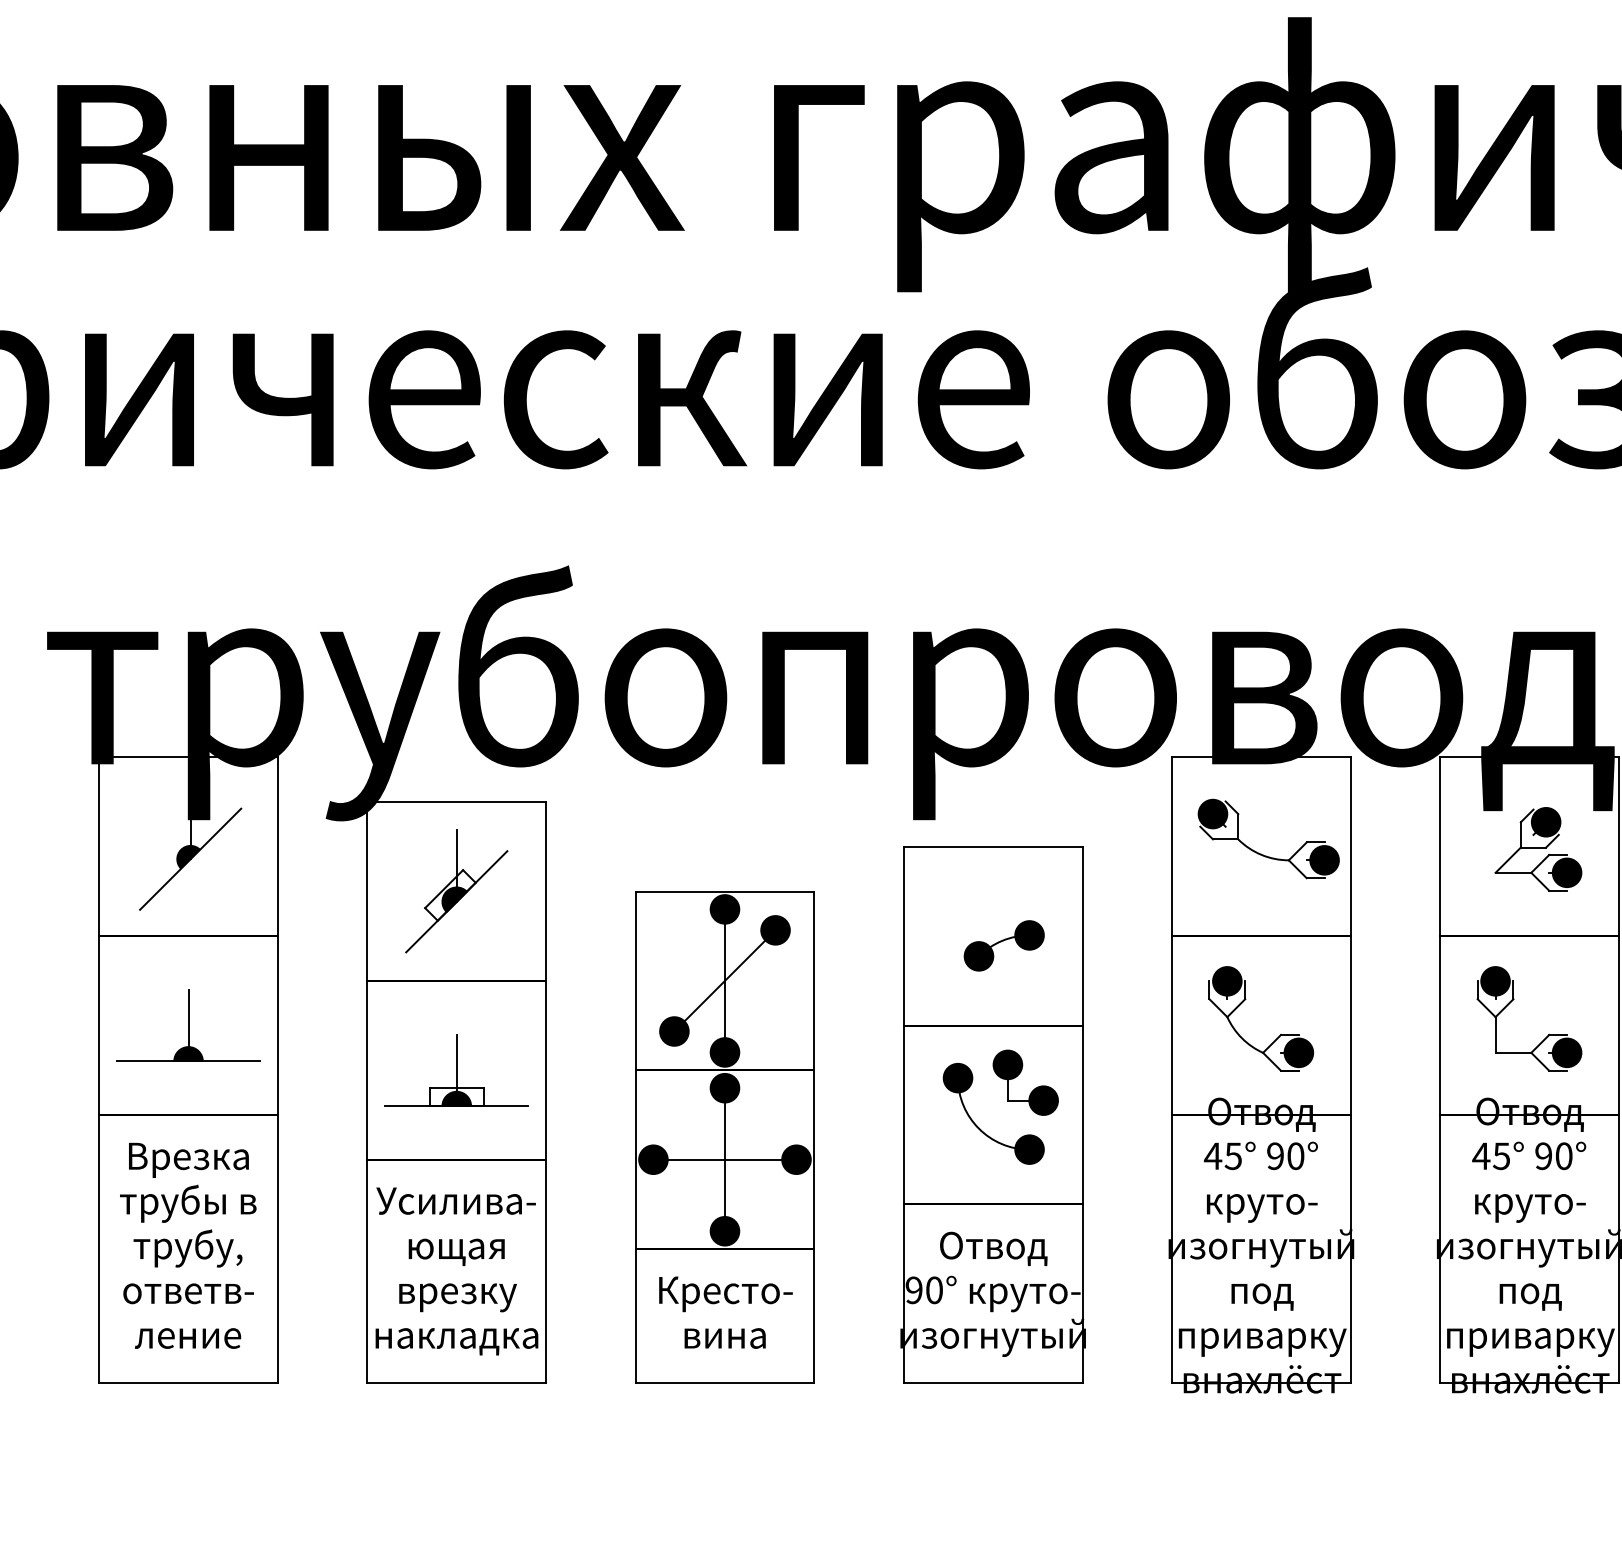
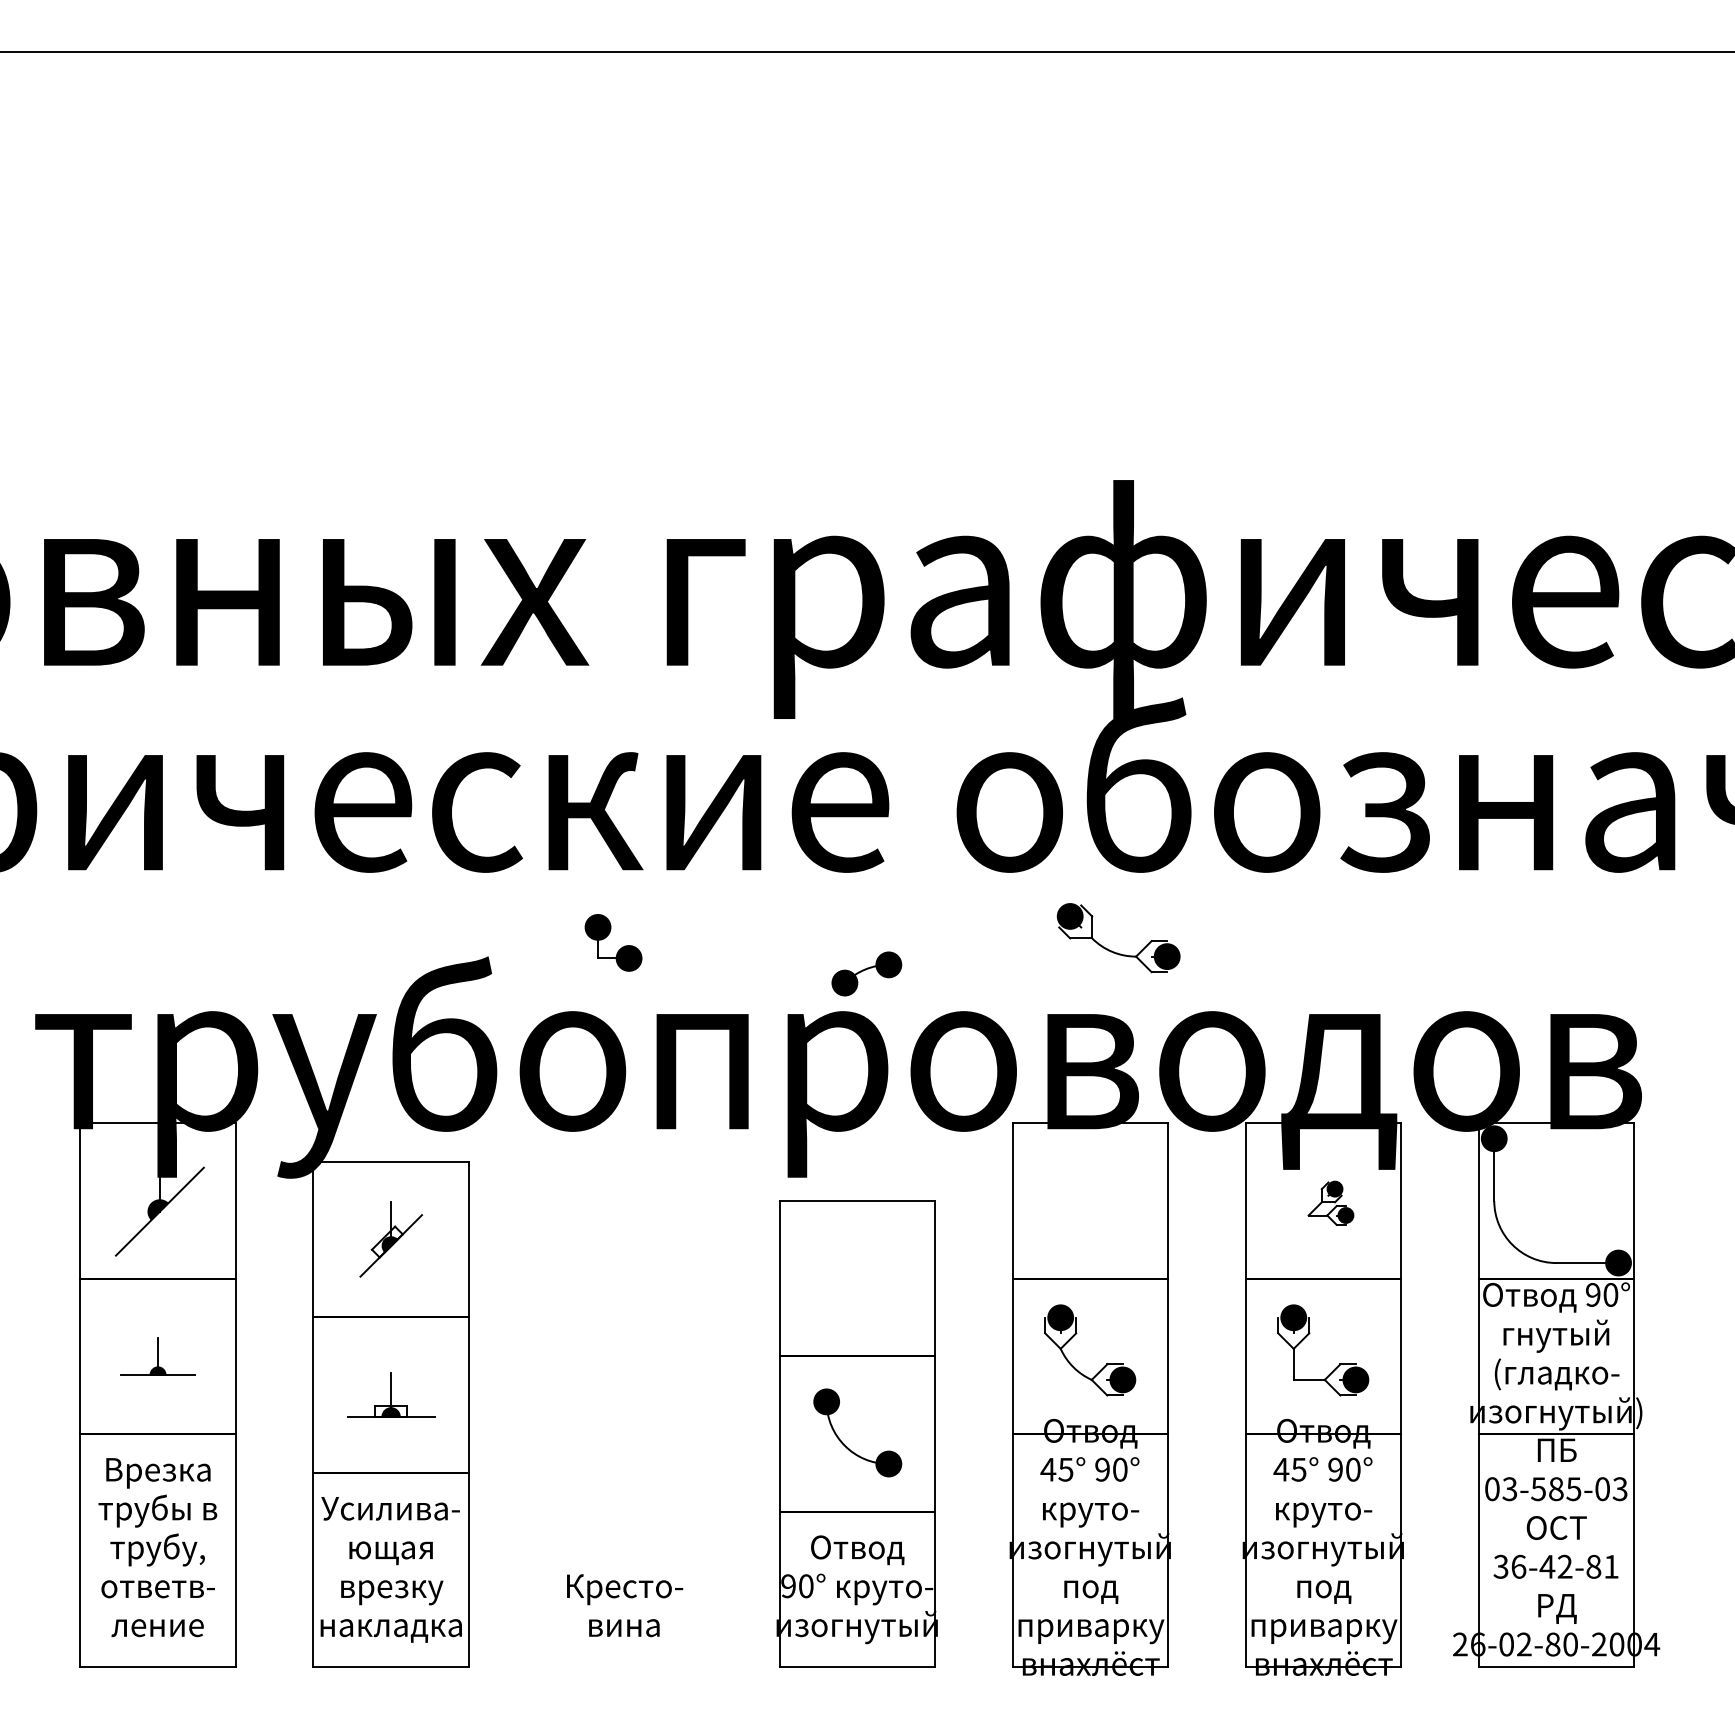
part: (1537, 849) -> (1330, 1203), size x0.6
part: (1261, 853) -> (1112, 950), moved
part: (457, 891) -> (391, 1239), size x0.7
part: (1003, 945) -> (866, 973), moved
part: (187, 1024) -> (157, 1355), size x0.6
part: (456, 1069) -> (390, 1394), size x0.7
part: (1018, 1075) -> (607, 936), moved
part: (725, 1137) -> (624, 1453), removed

